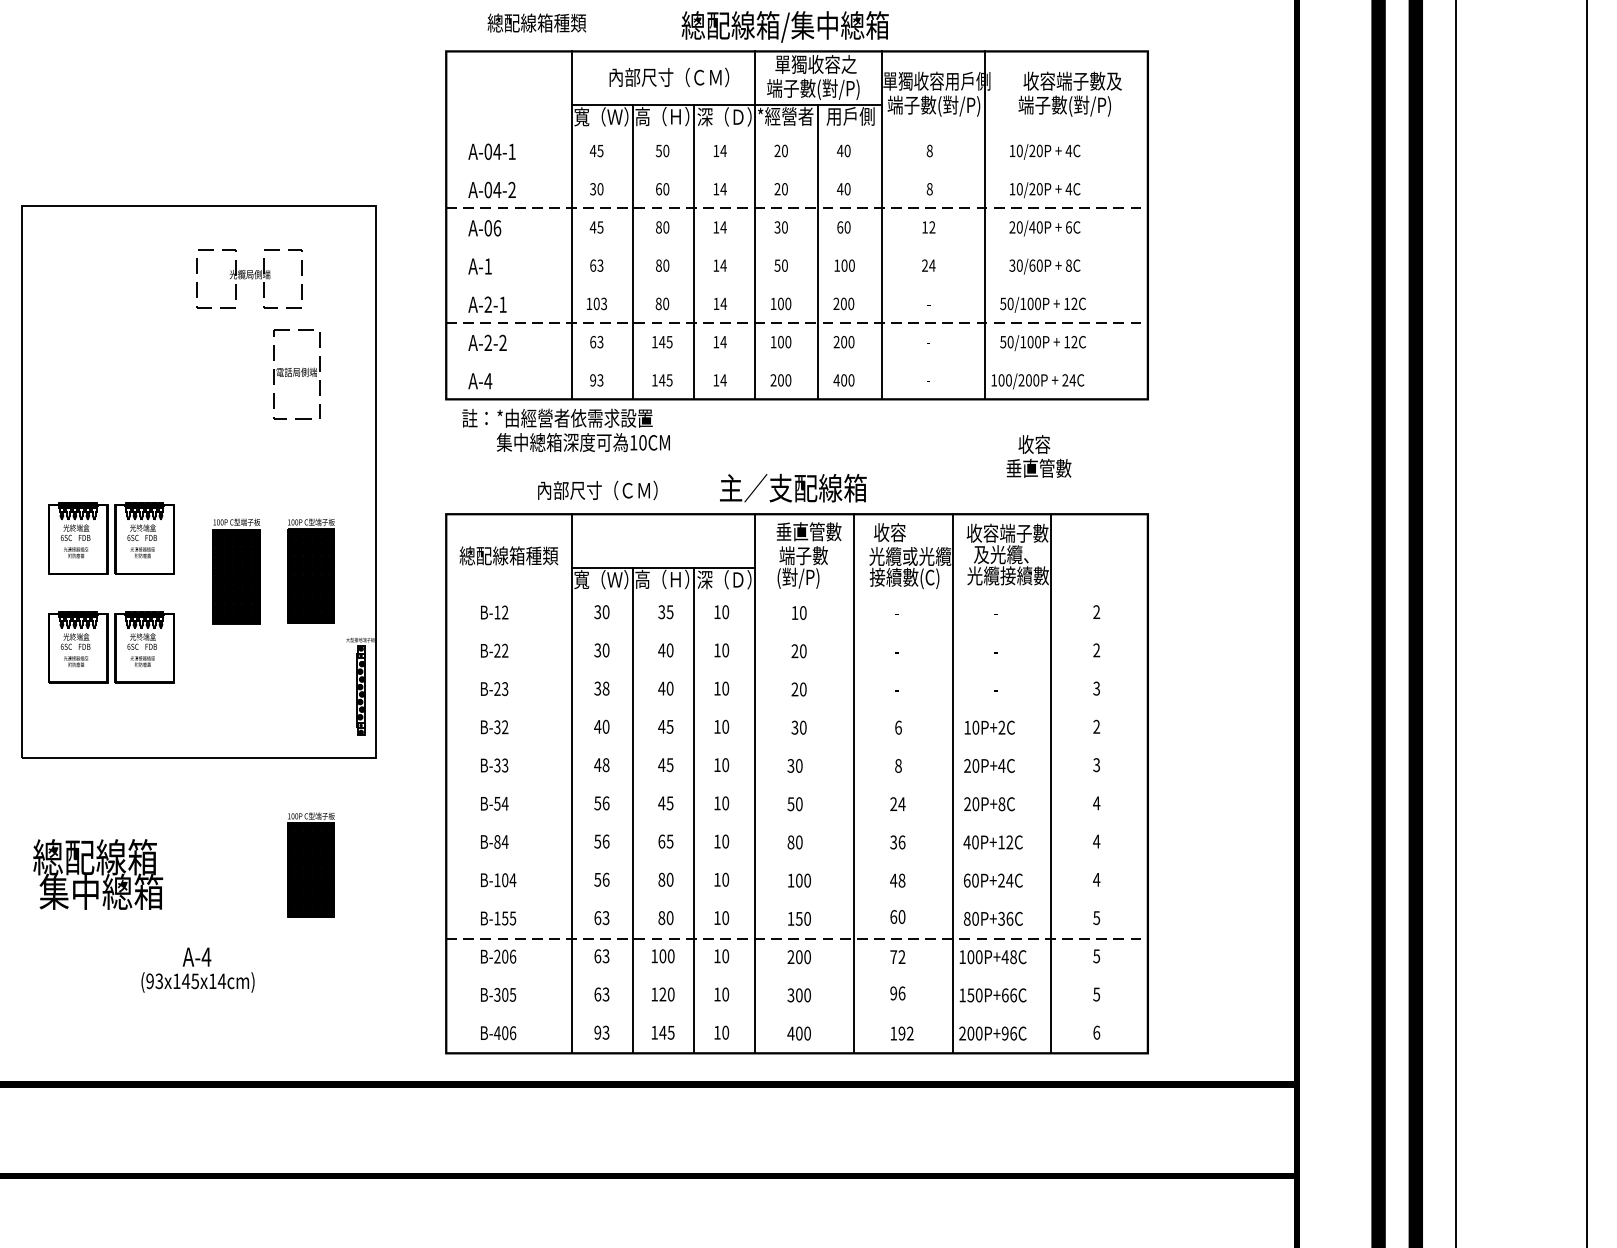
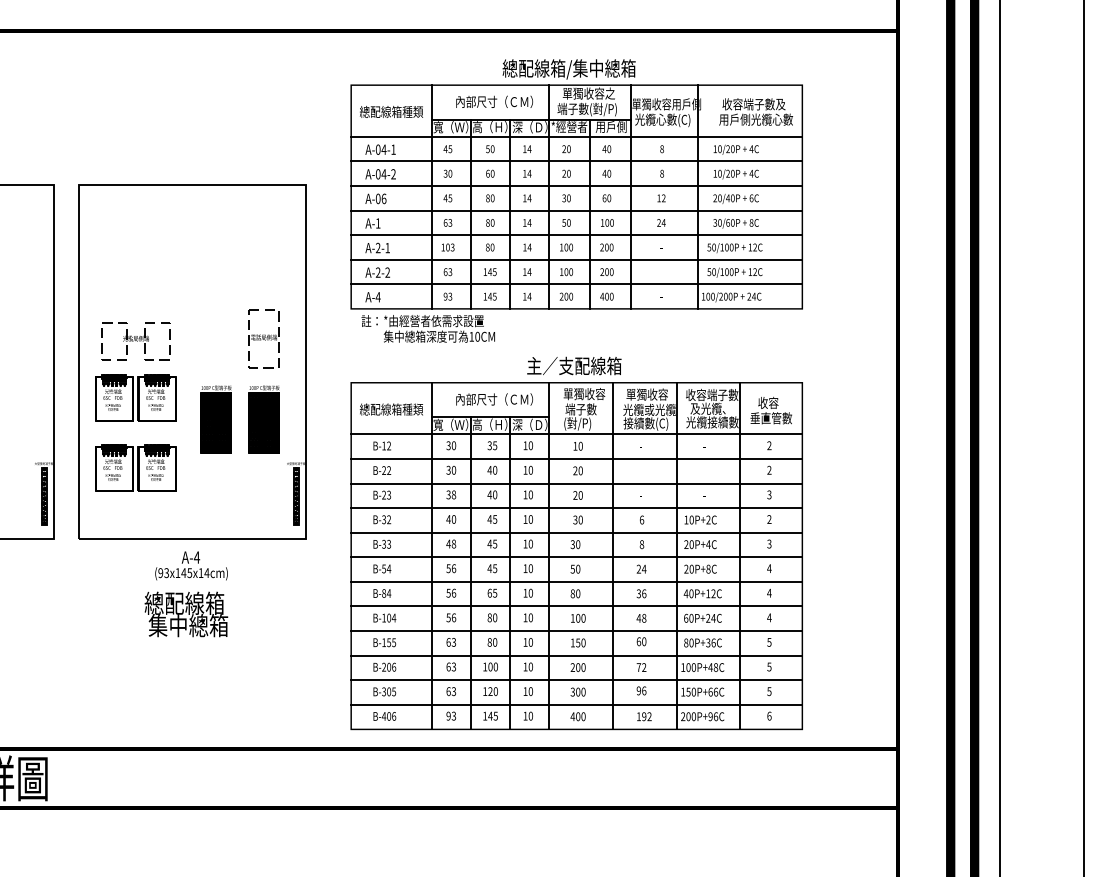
text: (536, 22) -> (391, 111), moved
text: (933, 106) -> (664, 120), 端子數(對/P) -> 光纜心數(C)
text: (1076, 106) -> (756, 120), 端子數(對/P) -> 用戶側光纜心數
line: (796, 131) -> (576, 136), added
line: (796, 170) -> (576, 161), added
line: (796, 207) -> (576, 185), dashed -> solid
line: (796, 246) -> (576, 210), added
part: (249, 278) -> (135, 341), moved
line: (796, 285) -> (576, 235), added
line: (796, 322) -> (576, 259), dashed -> solid
line: (796, 361) -> (576, 284), added
part: (295, 373) -> (263, 338), moved
text: (1037, 456) -> (770, 410), moved
text: (597, 490) -> (494, 399), moved
text: (809, 532) -> (584, 394), 垂直管數 -> 單獨收容
text: (905, 532) -> (646, 394), 收容 -> 單獨收容
line: (796, 594) -> (576, 434), added
line: (796, 632) -> (576, 458), added
line: (796, 670) -> (576, 483), added
line: (796, 709) -> (576, 508), added
line: (796, 747) -> (576, 532), added
line: (796, 785) -> (576, 557), added
line: (796, 823) -> (576, 581), added
line: (796, 862) -> (576, 606), added
part: (309, 865) -> (263, 608), removed
text: (98, 874) -> (186, 614), moved
line: (796, 901) -> (576, 631), added
line: (796, 938) -> (576, 655), dashed -> solid
text: (197, 969) -> (191, 565), moved
line: (796, 977) -> (576, 680), added
line: (796, 1014) -> (576, 704), added

